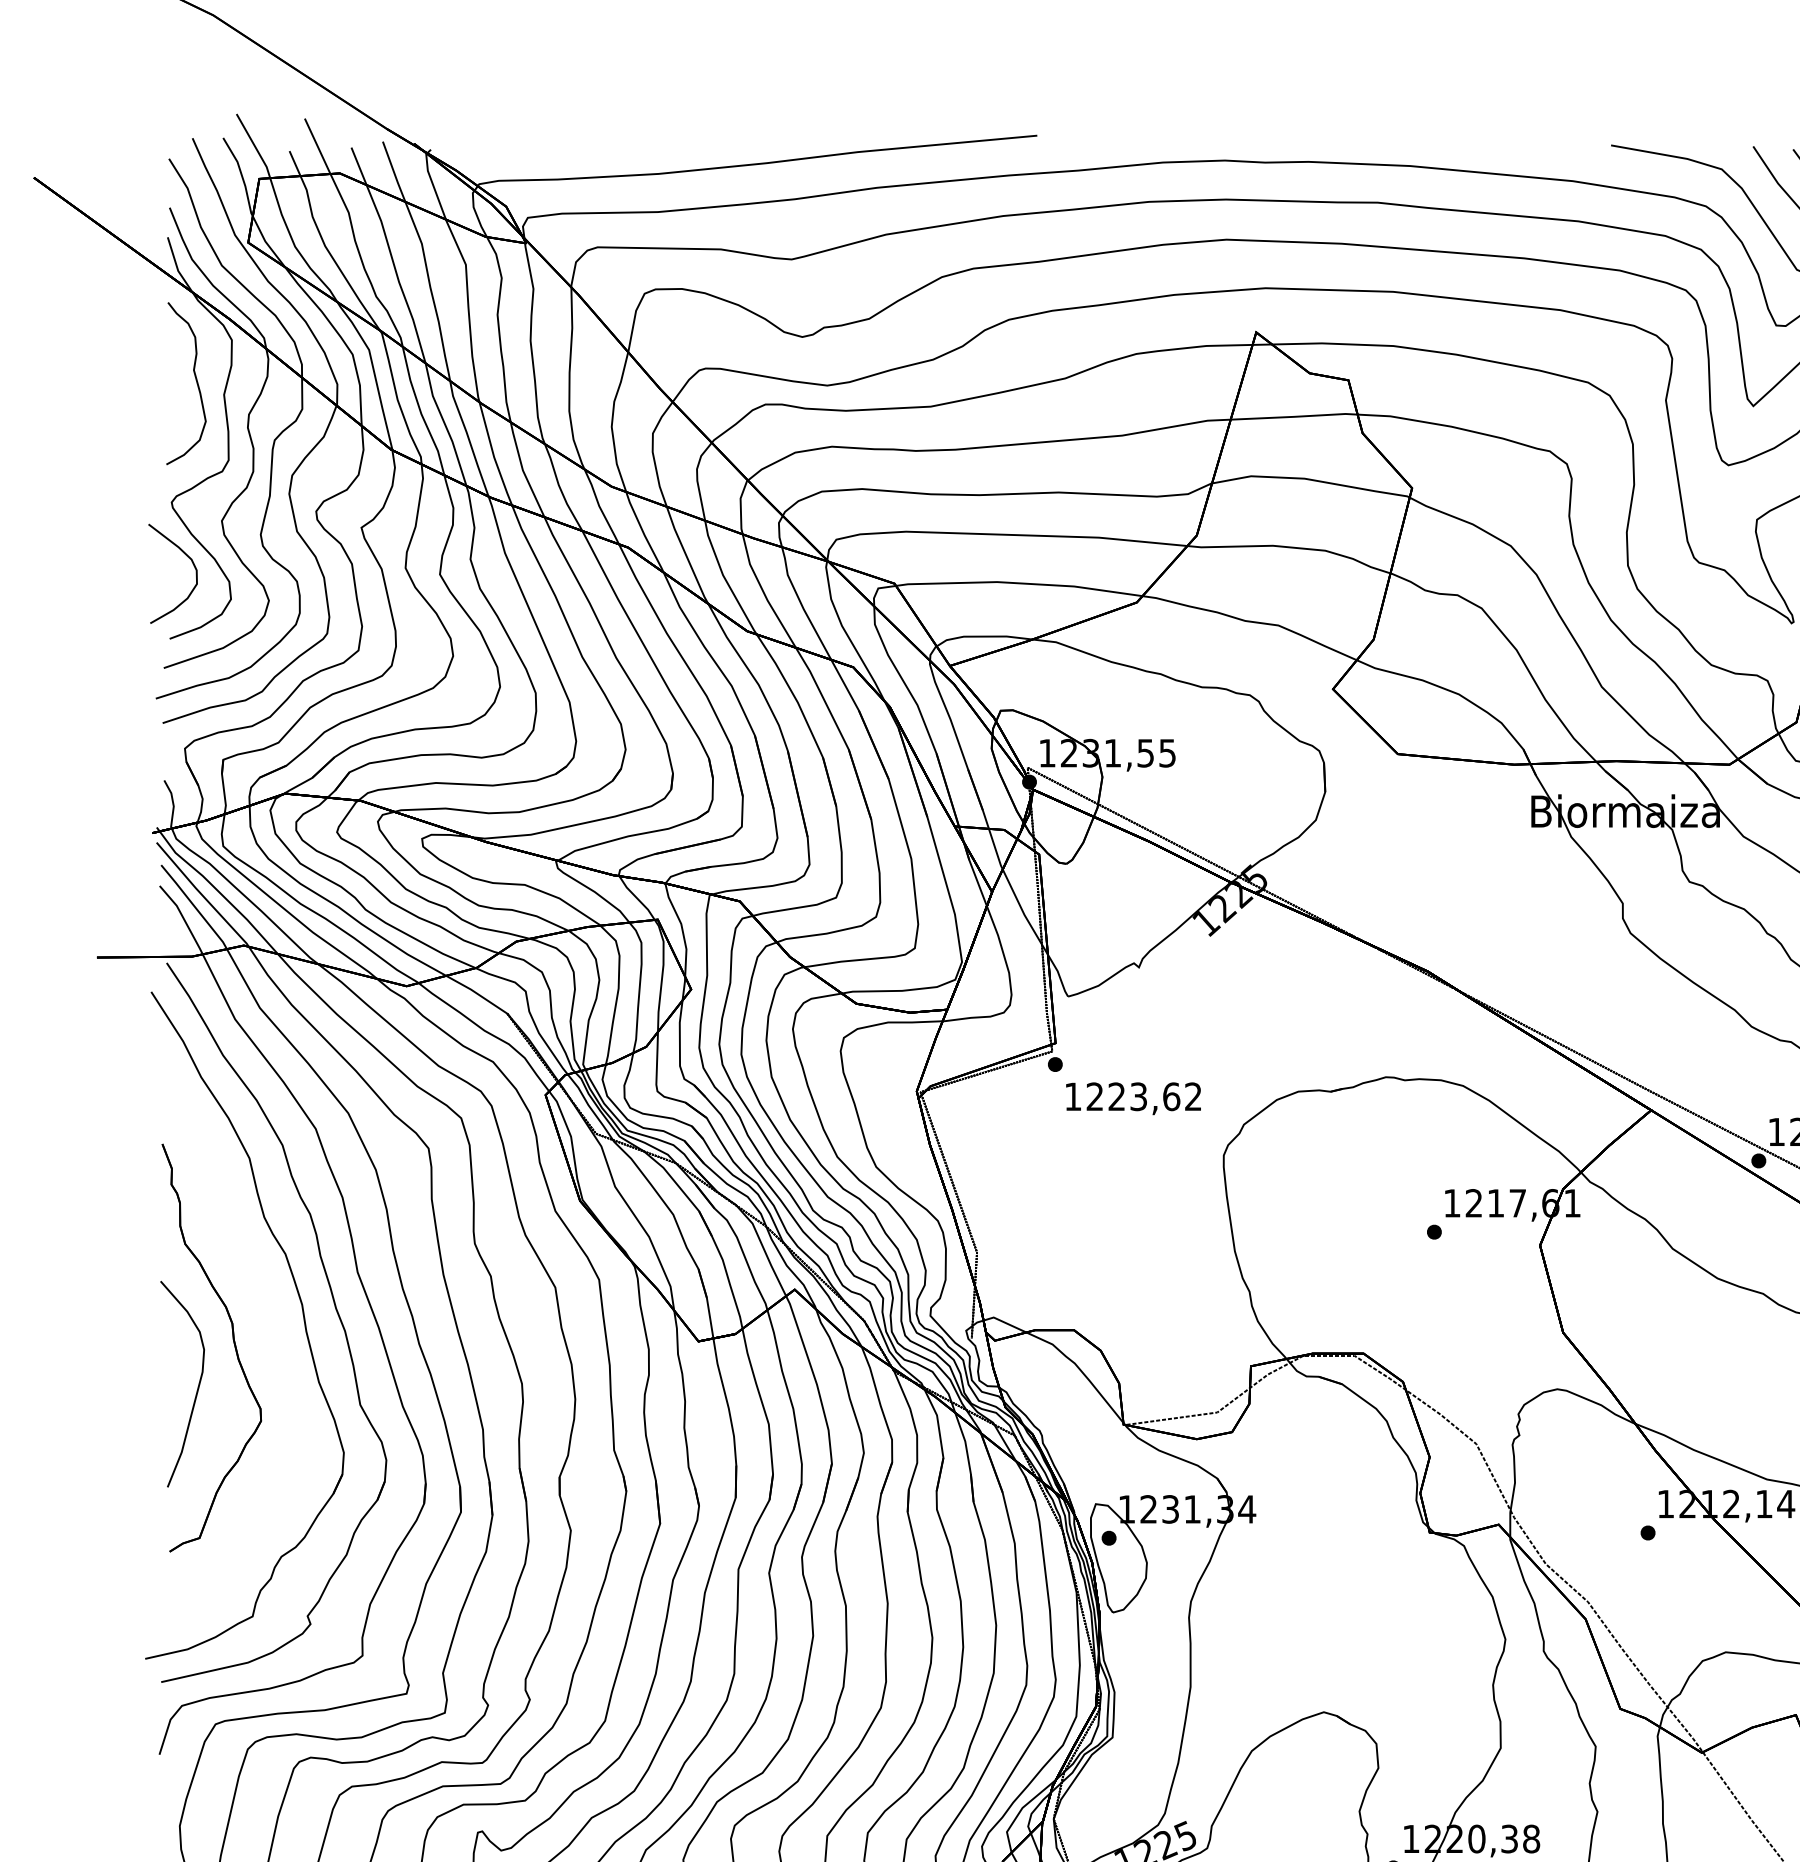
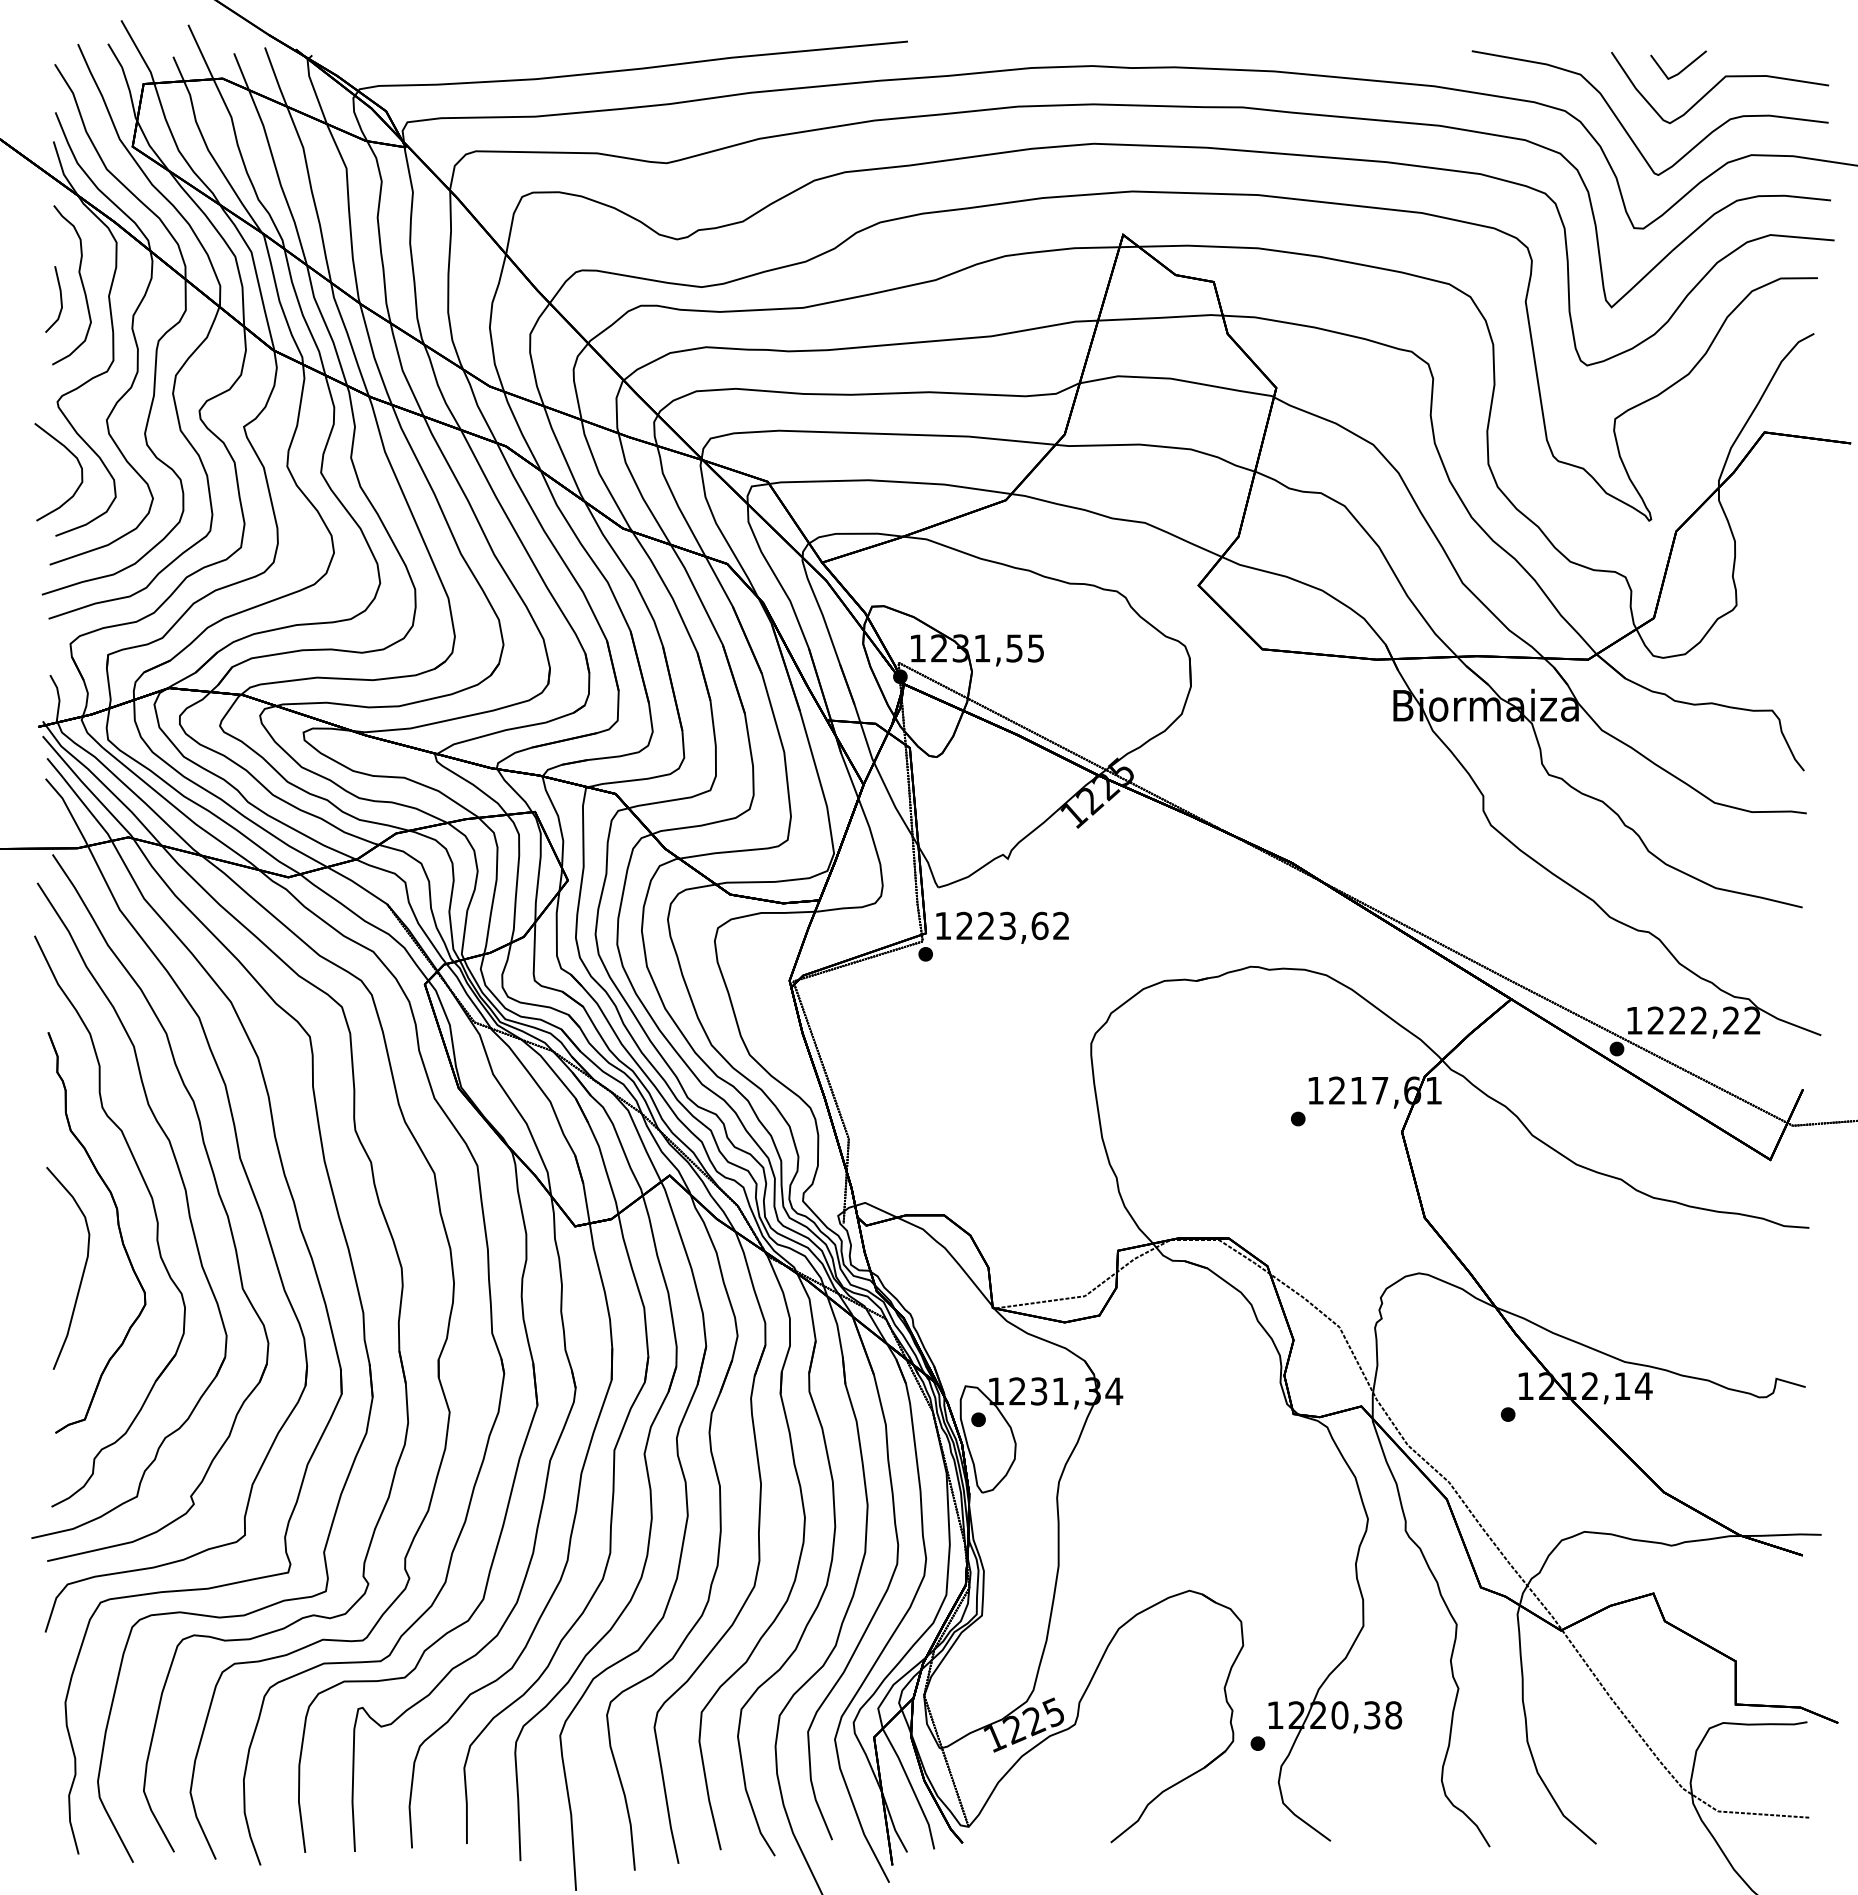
line: (174, 398) -> (60, 299), added
text: (1133, 1098) -> (1002, 927), moved
part: (269, 1324) -> (153, 1209), added

